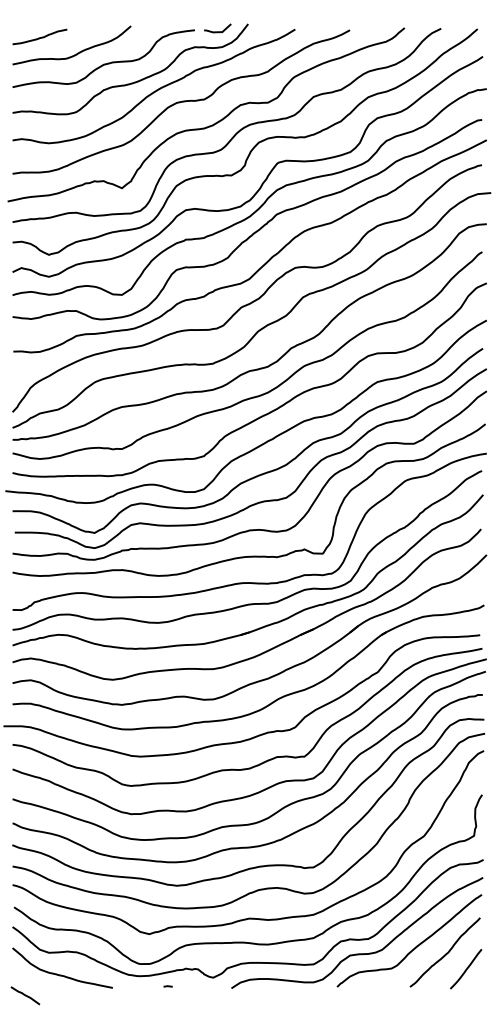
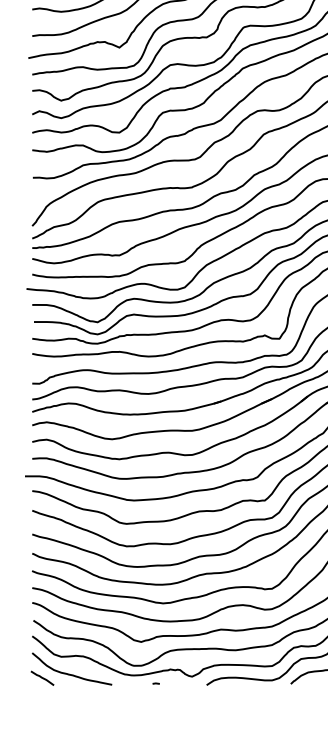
line: (25, 995) -> (42, 678), moved

